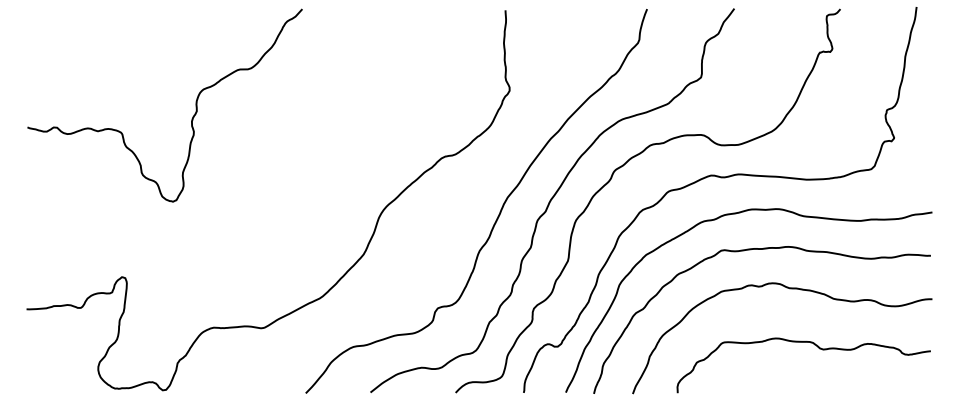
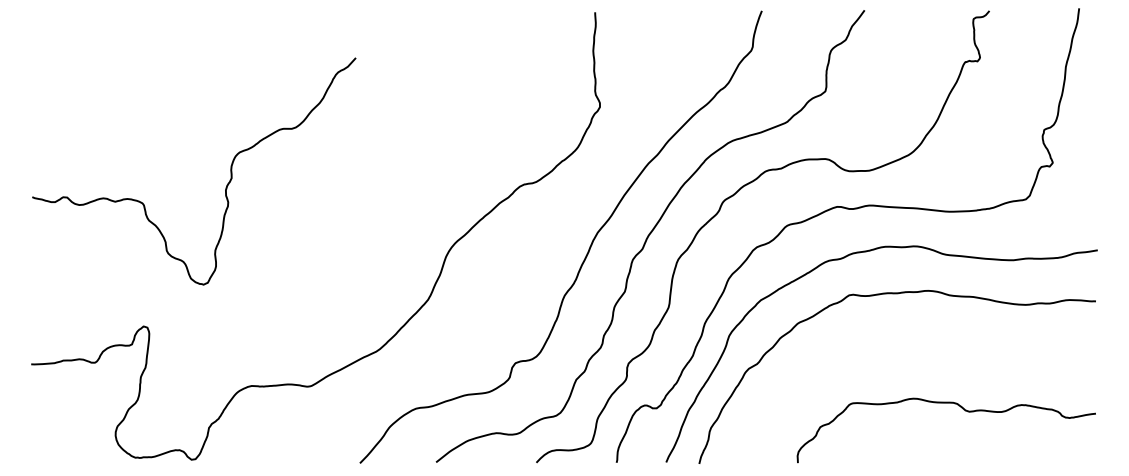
curve: (191, 119) -> (225, 187), moved
curve: (788, 289) -> (928, 340), removed

